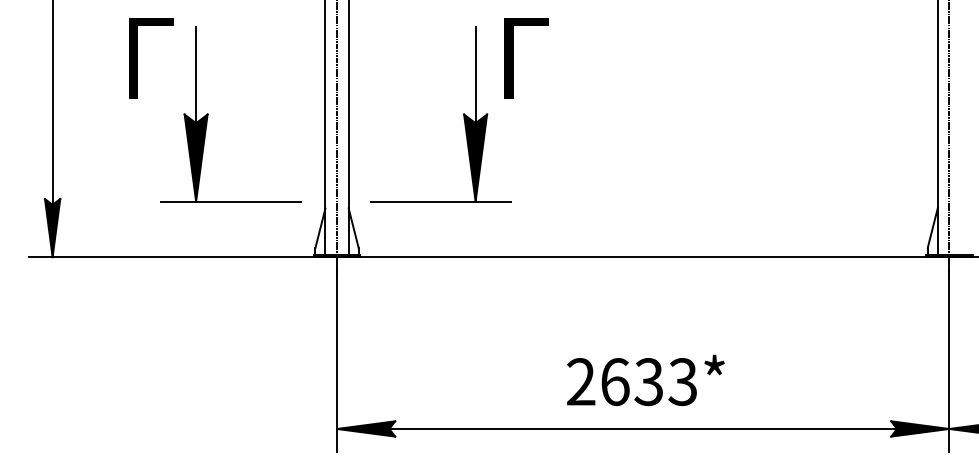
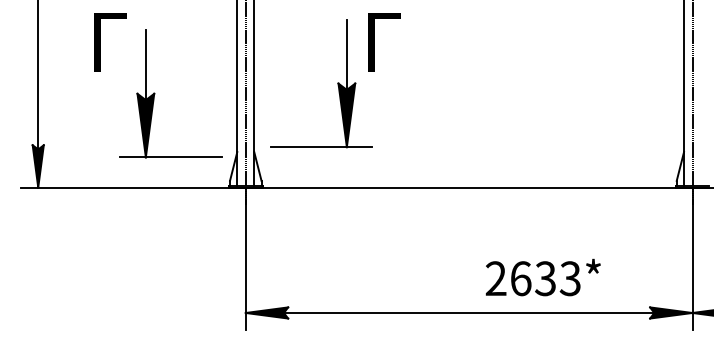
part: (208, 114) -> (154, 93), moved
text: (645, 380) -> (543, 277), moved

